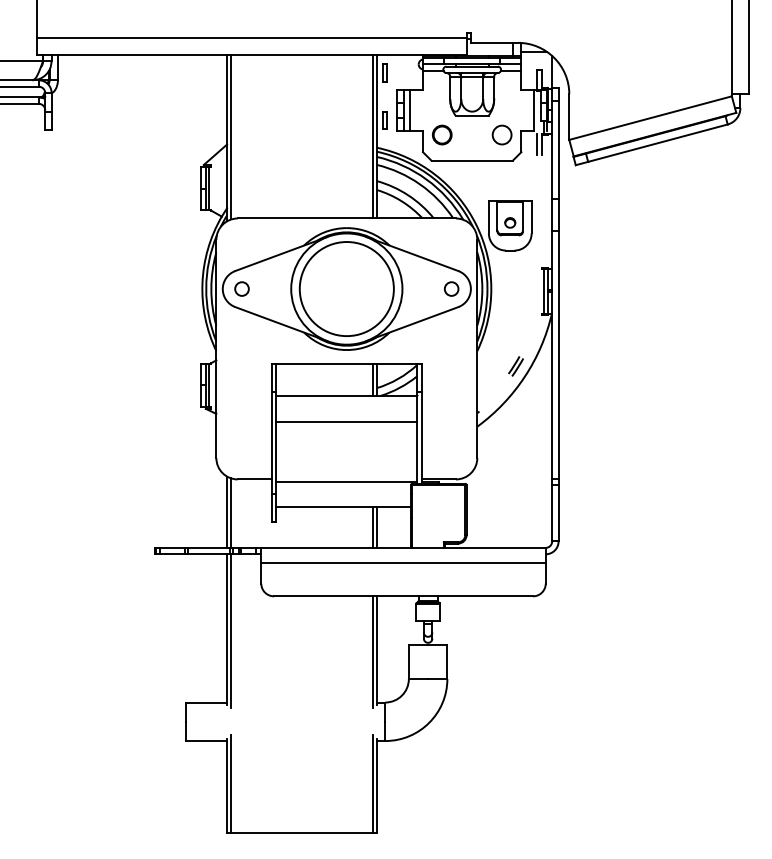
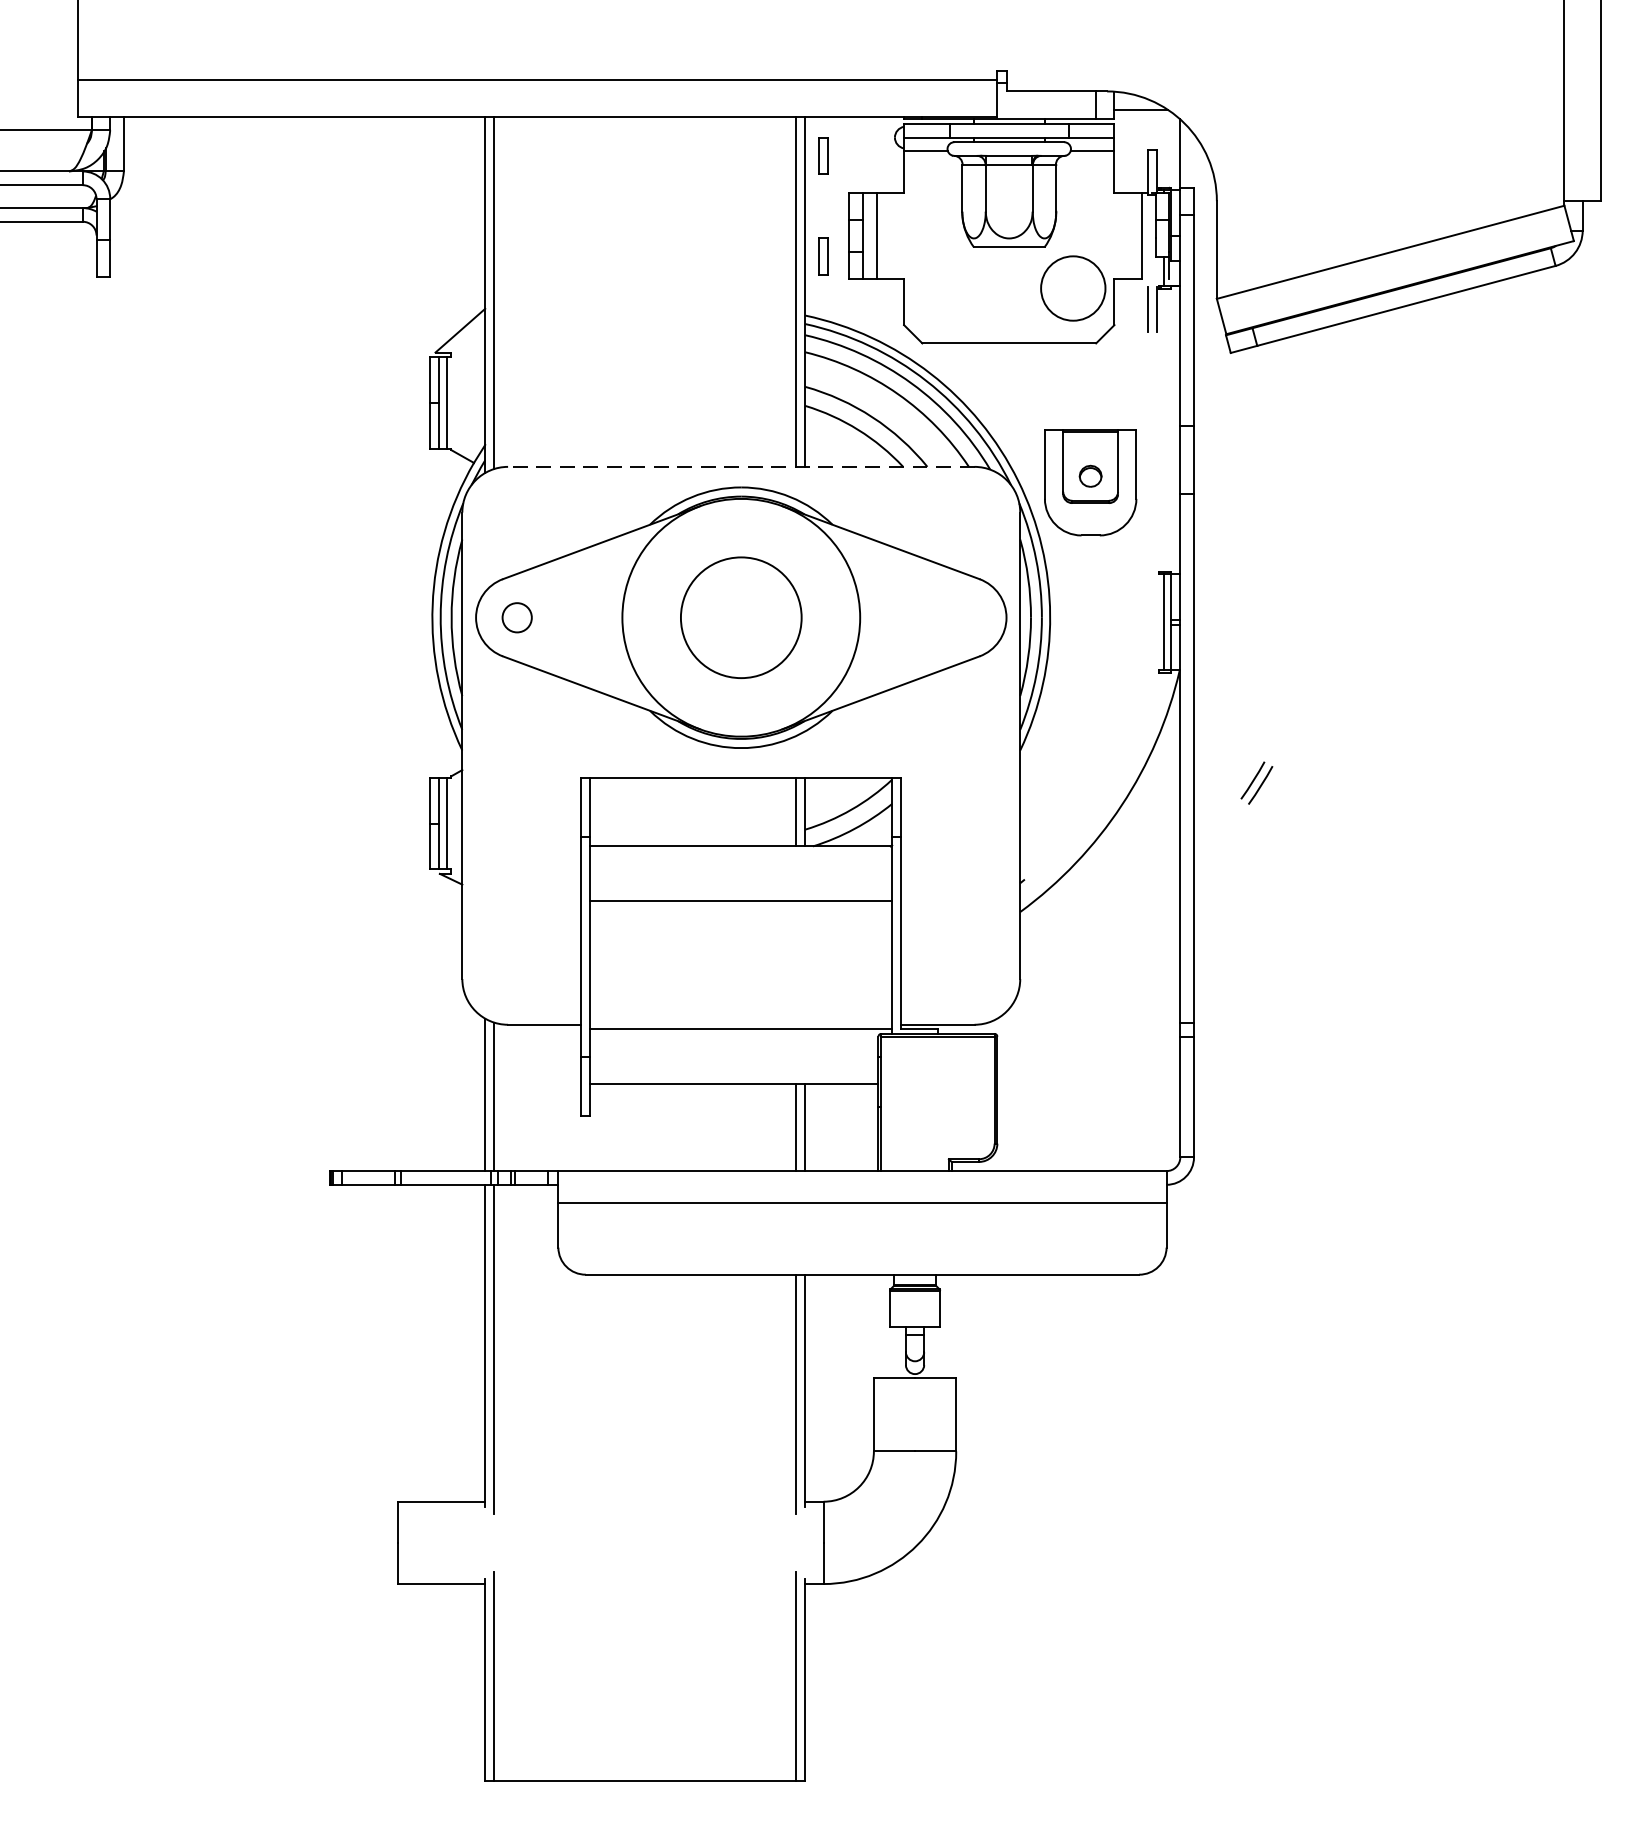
part: (442, 134) -> (945, 287), removed
circle: (501, 134) -> (1071, 287), size x1.6
line: (346, 218) -> (740, 466), solid -> dashed
circle: (451, 288) -> (965, 616), removed
circle: (346, 289) -> (740, 618), size x0.6
part: (515, 366) -> (1255, 783), moved

